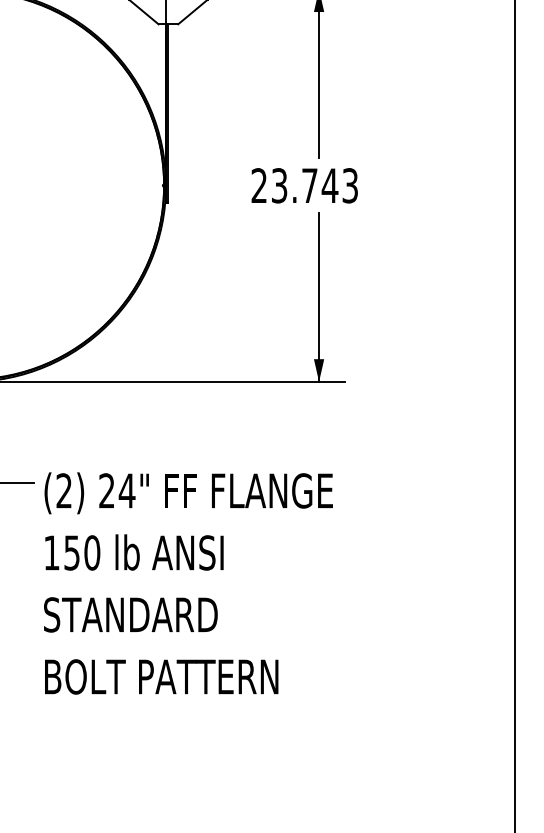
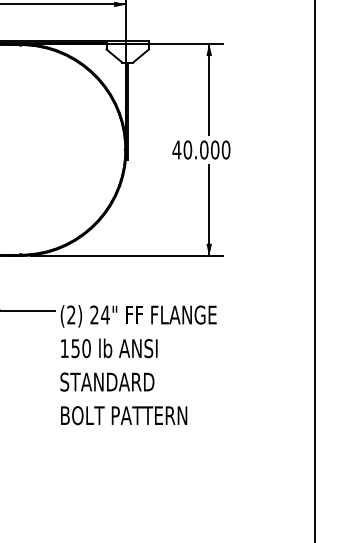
text: (304, 184) -> (201, 149), 23.743 -> 40.000

